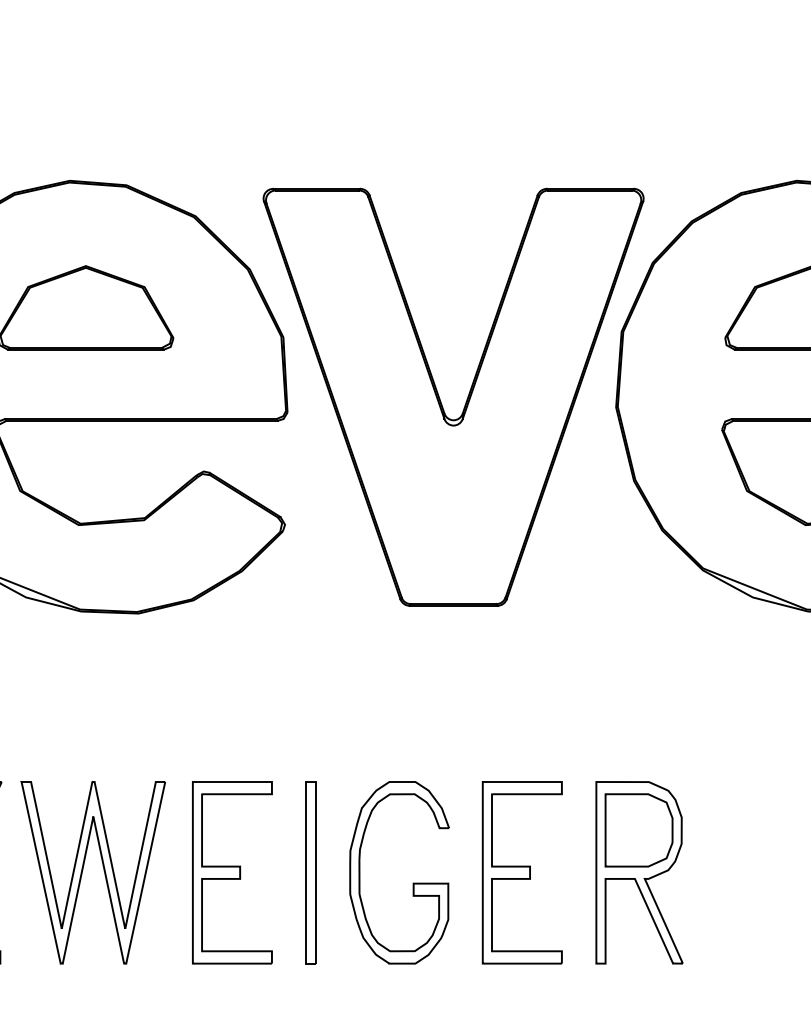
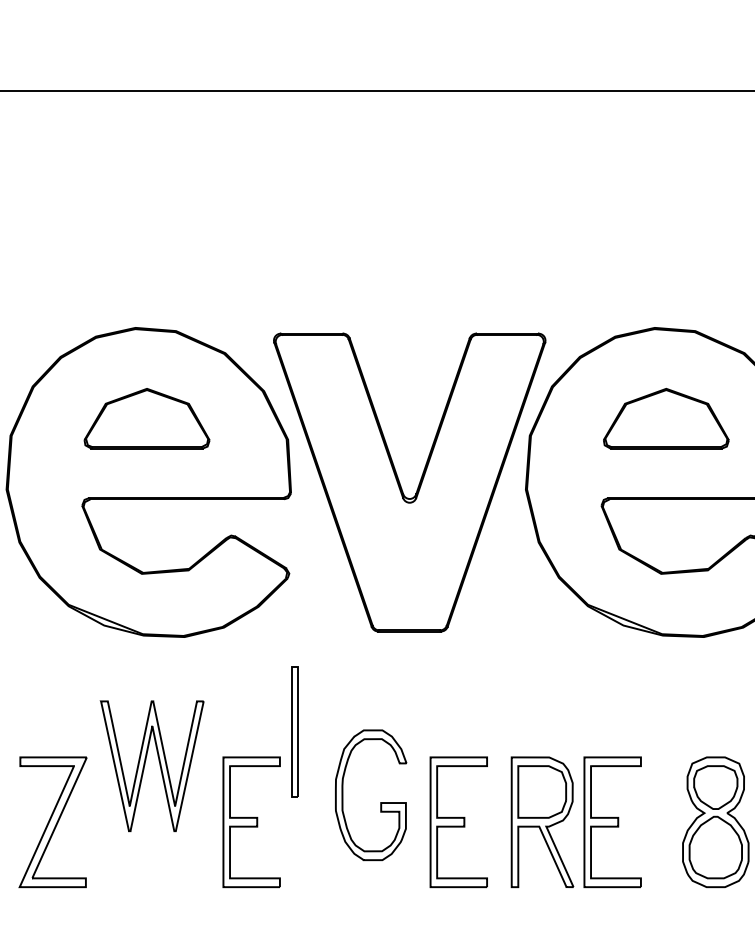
part: (83, 871) -> (145, 765), moved
part: (310, 871) -> (294, 731), moved
part: (737, 873) -> (612, 822), added
part: (412, 882) -> (380, 802), moved

